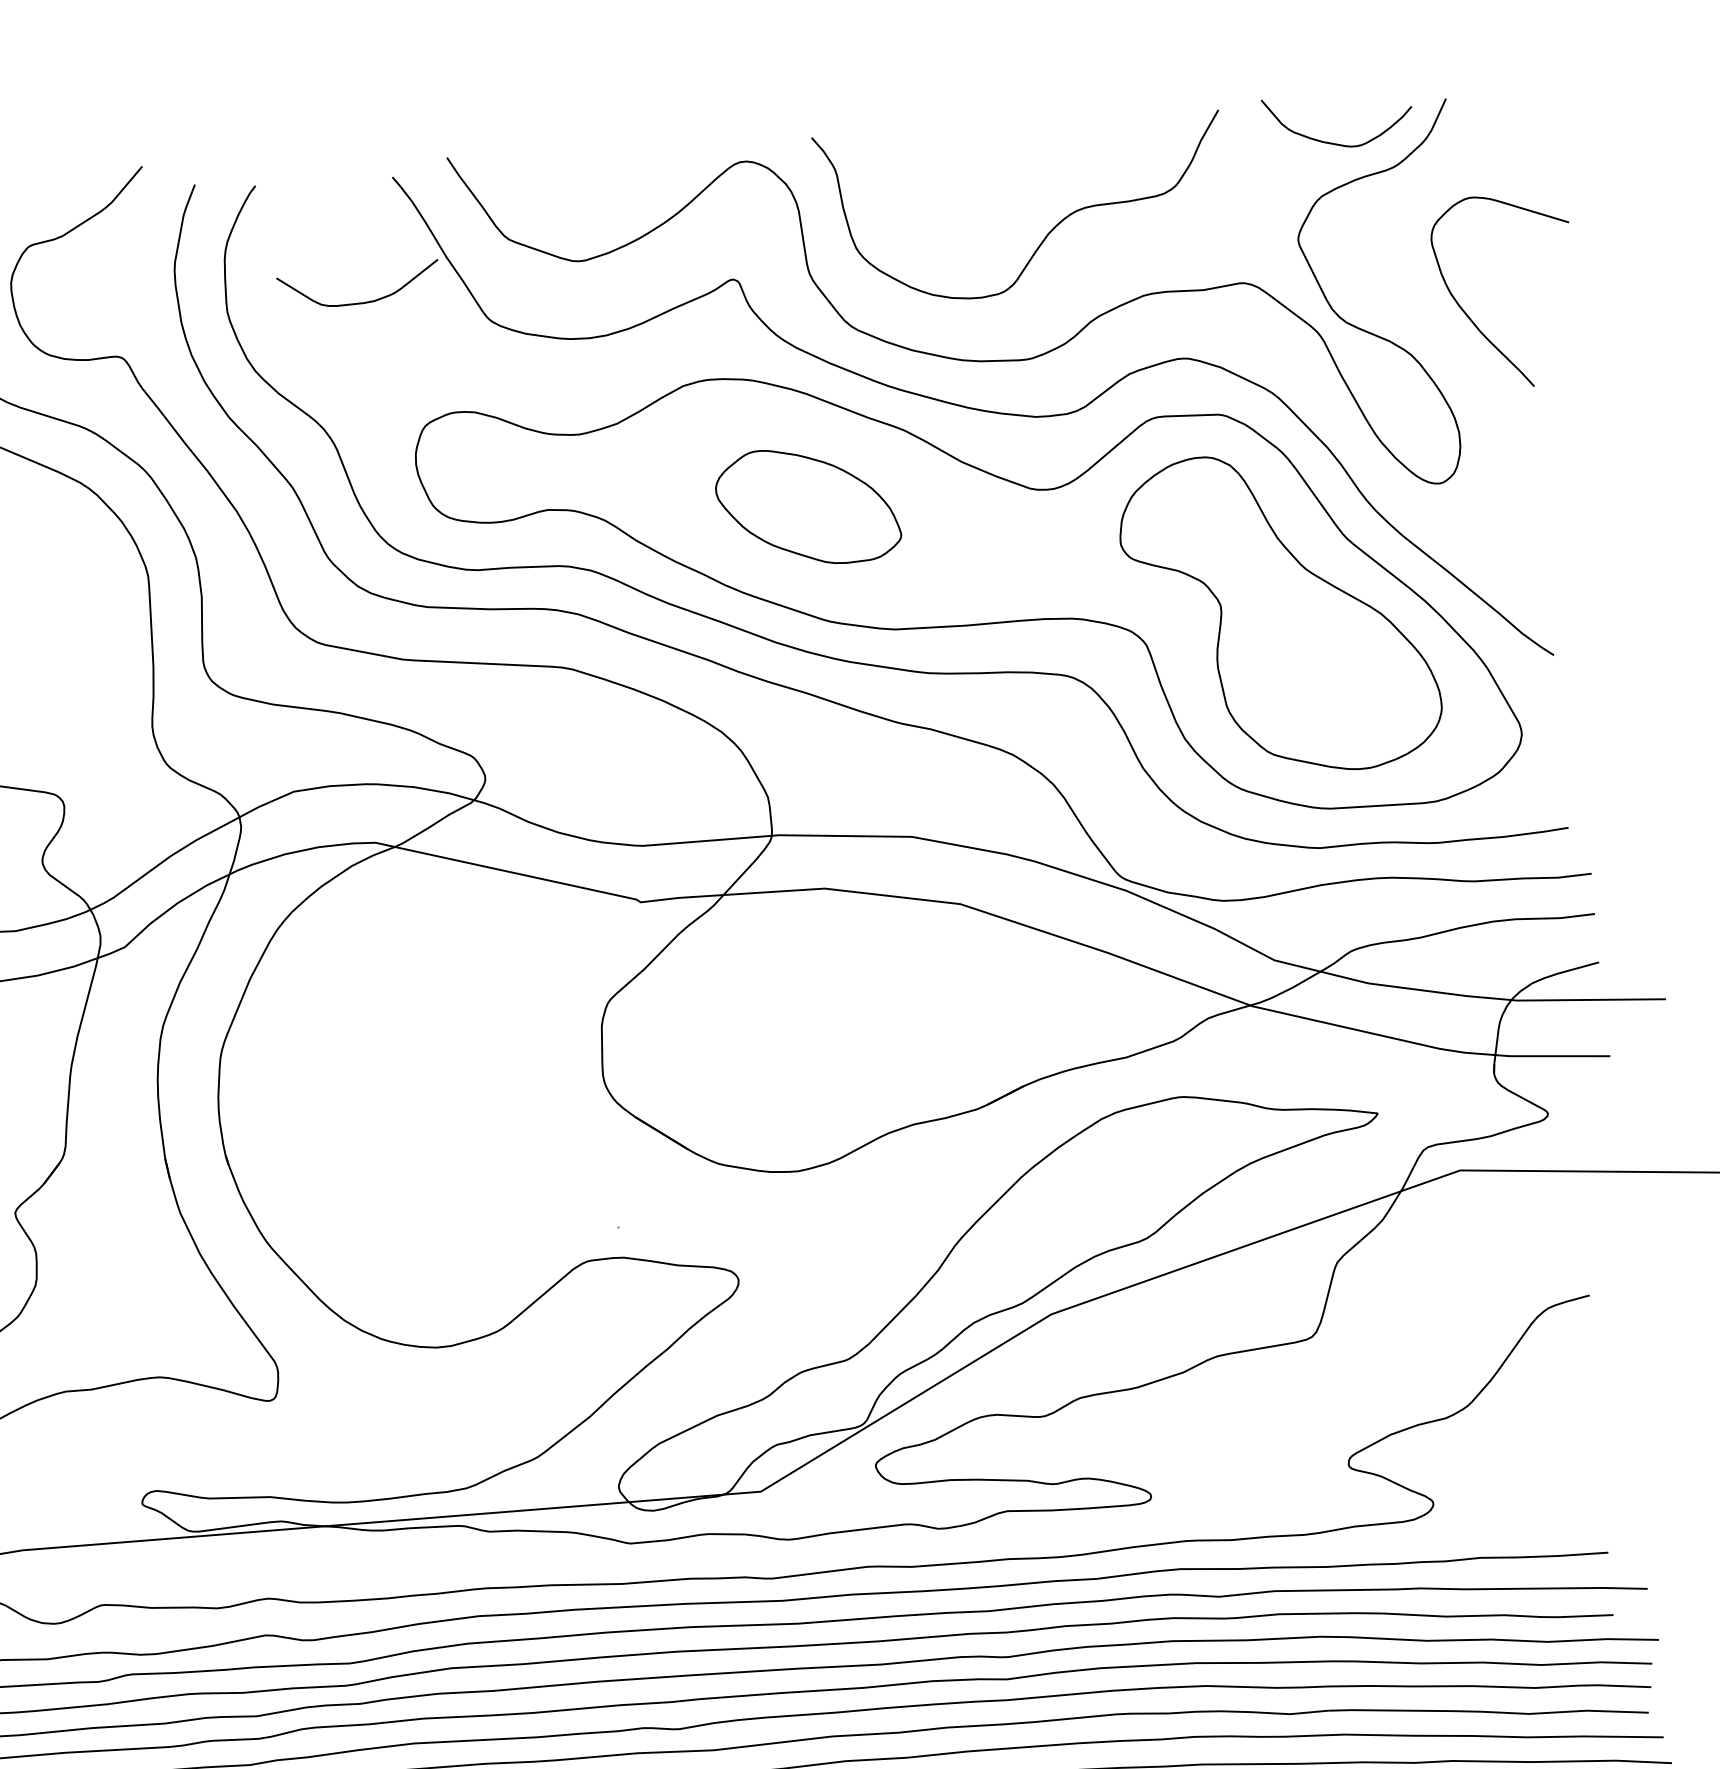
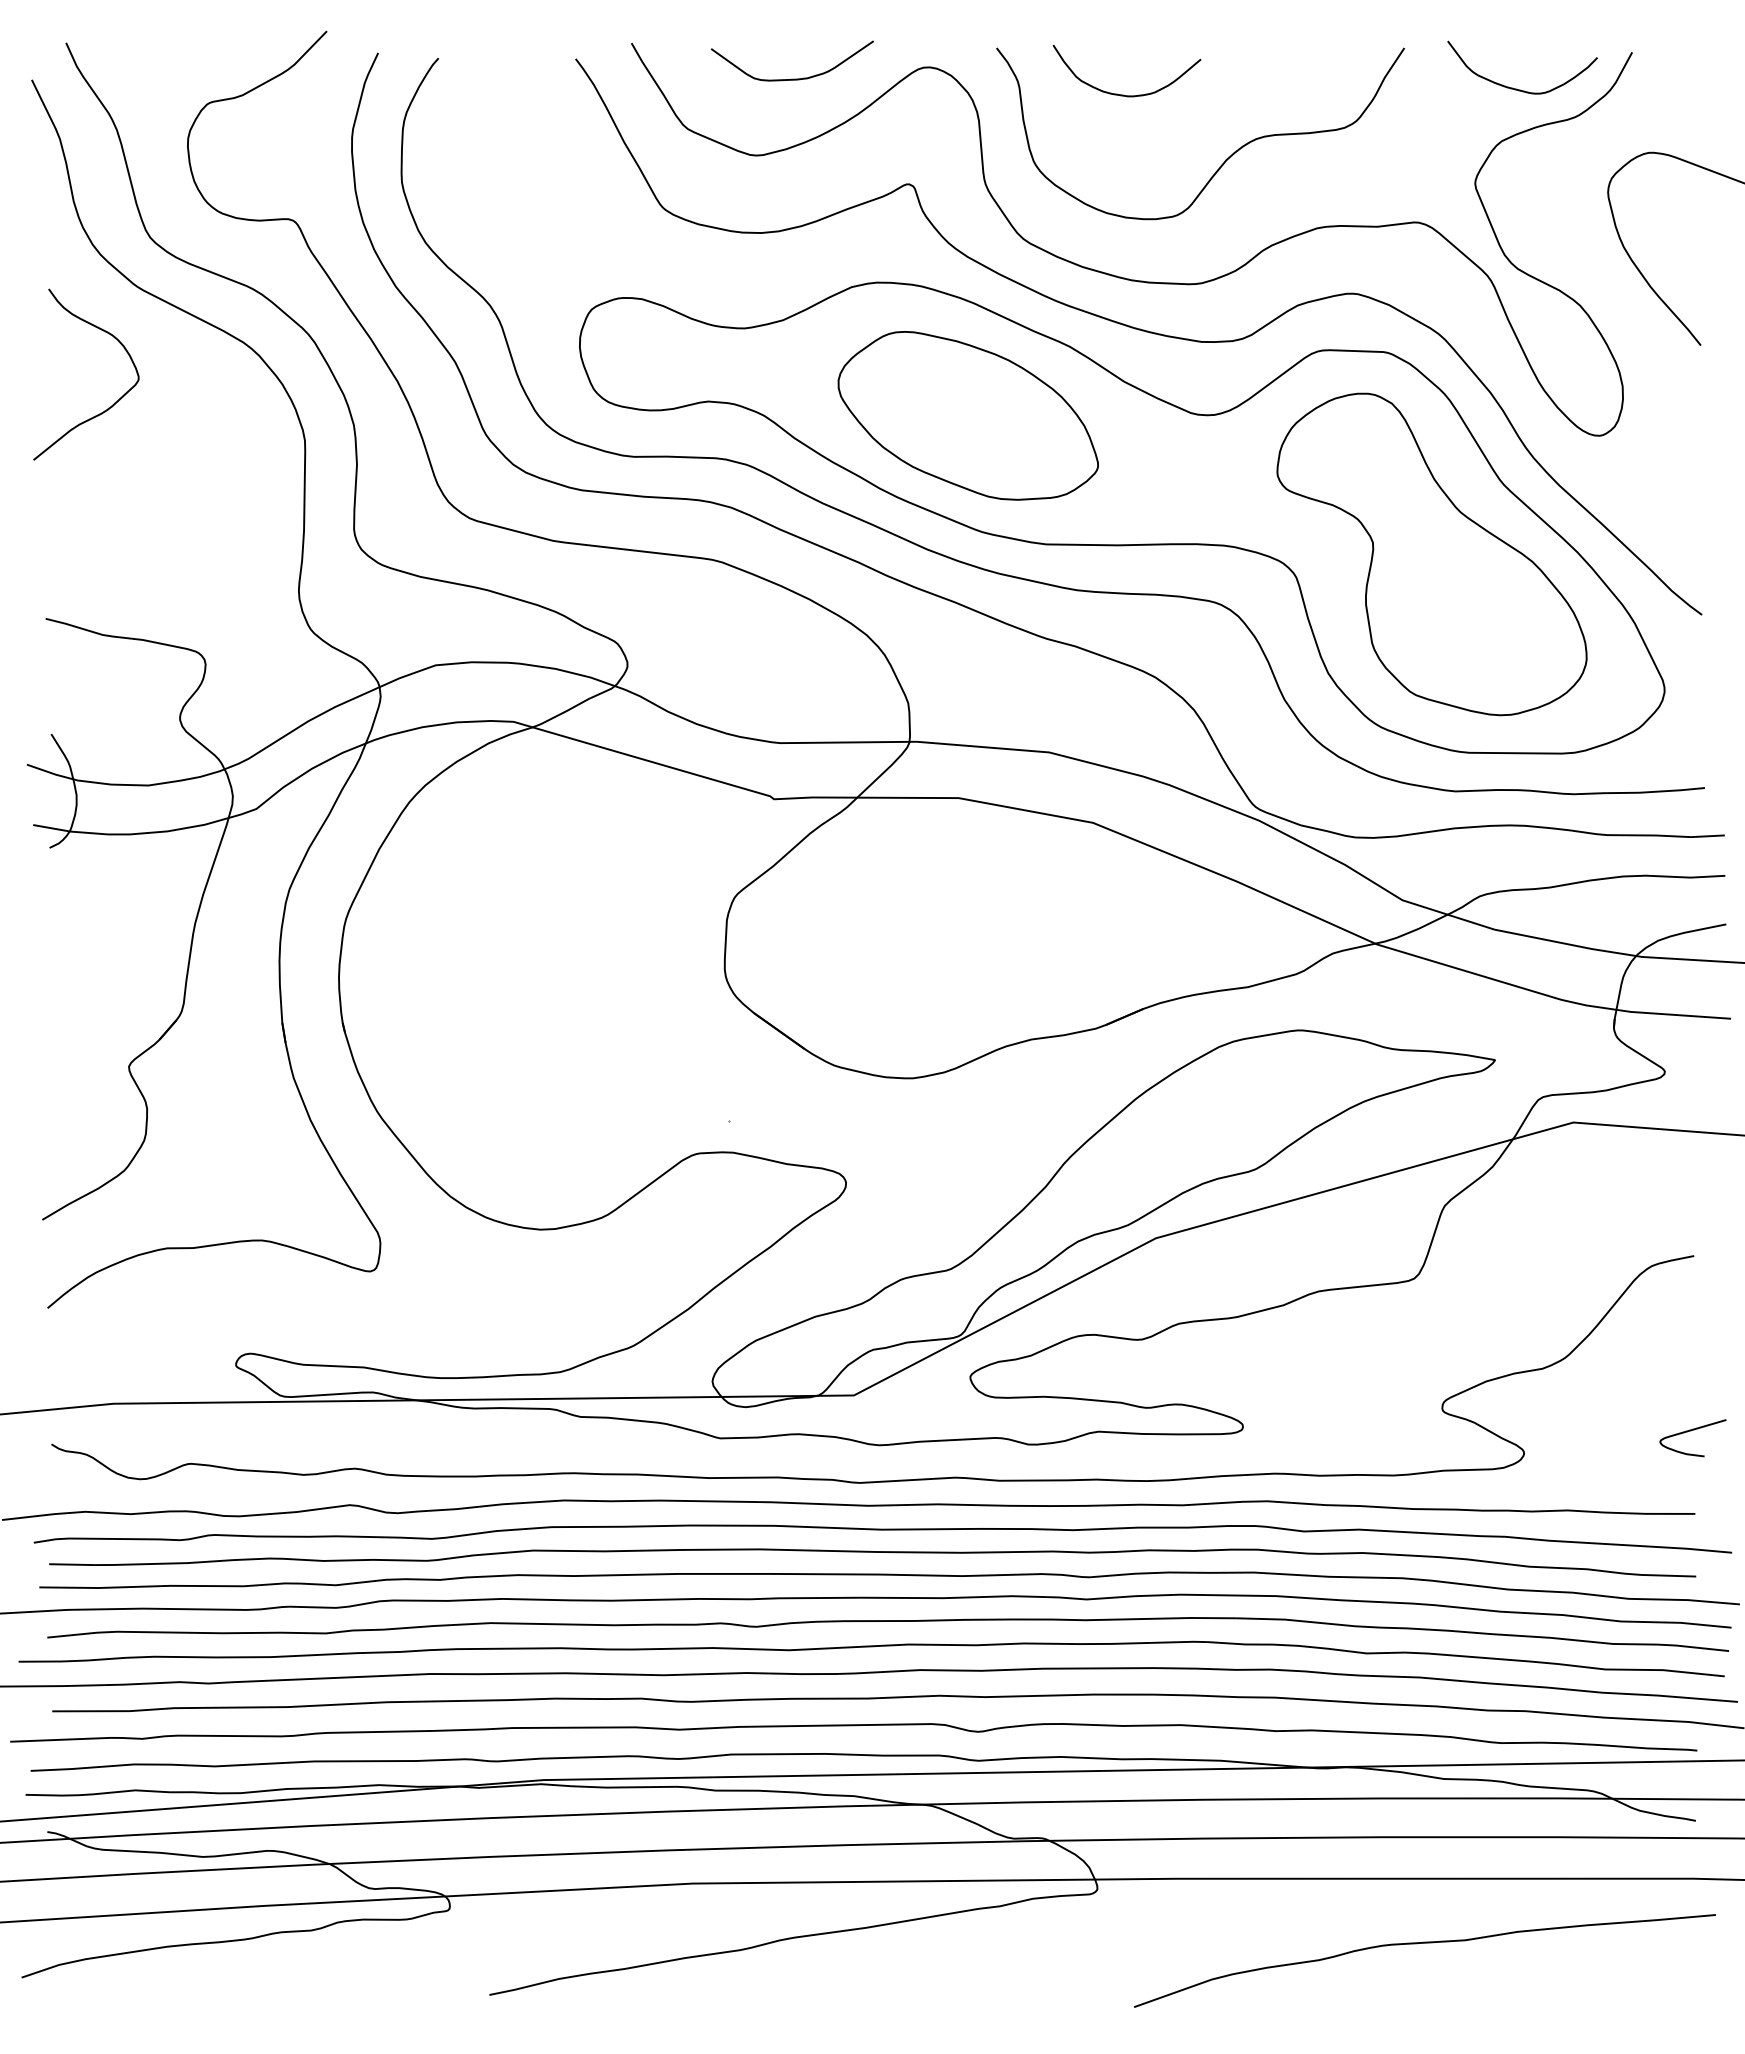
curve: (942, 175) -> (1124, 94), added
curve: (359, 302) -> (792, 78), moved
part: (807, 506) -> (967, 415), size x1.43
curve: (1598, 1470) -> (1691, 1431), added

